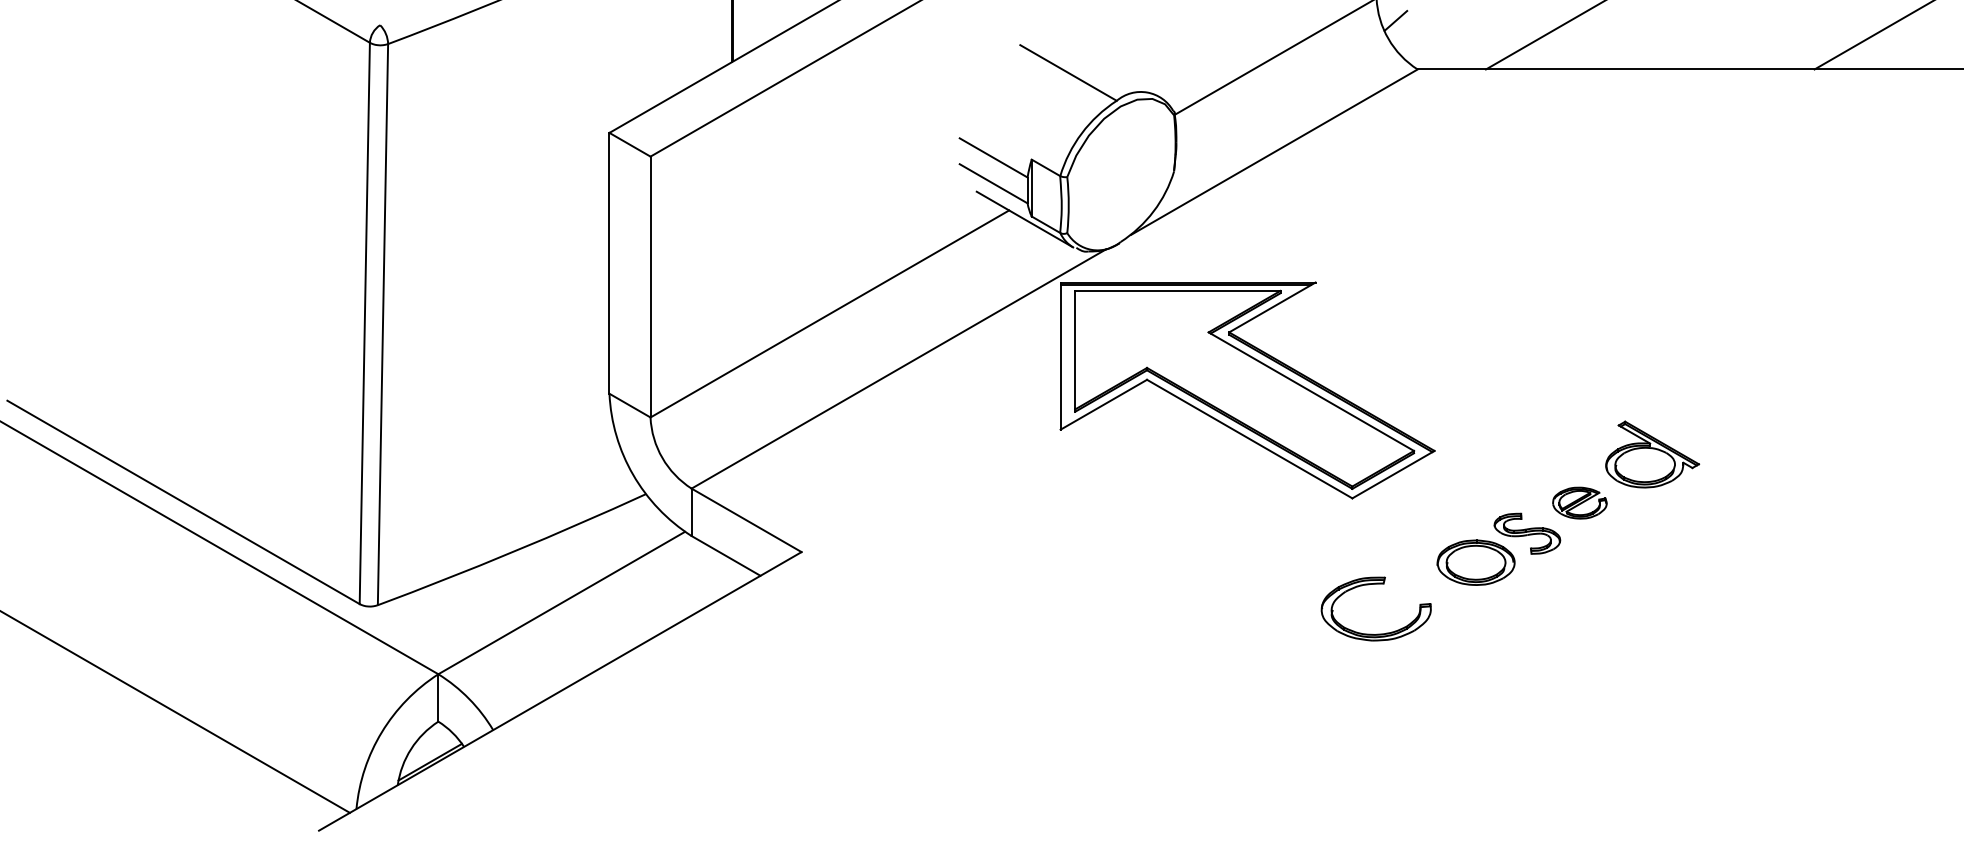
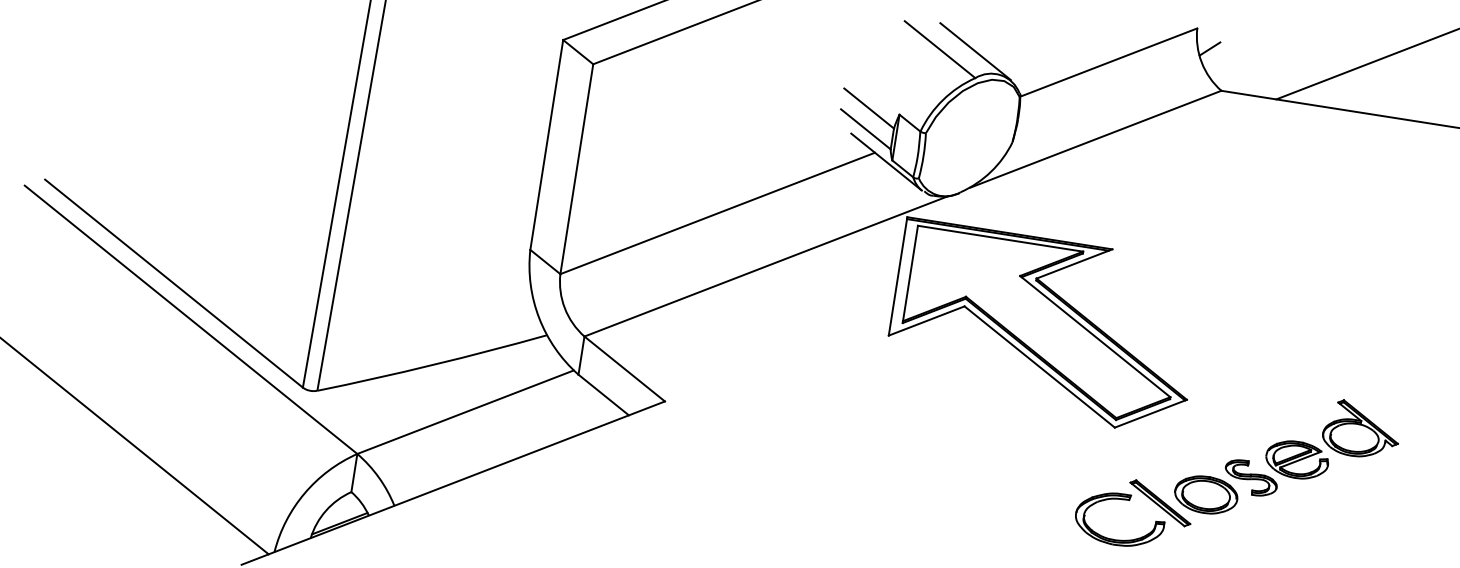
line: (1111, 68) -> (975, 51), added
part: (1579, 503) -> (1296, 460), size x1.43
part: (1421, 581) -> (1159, 503), added

